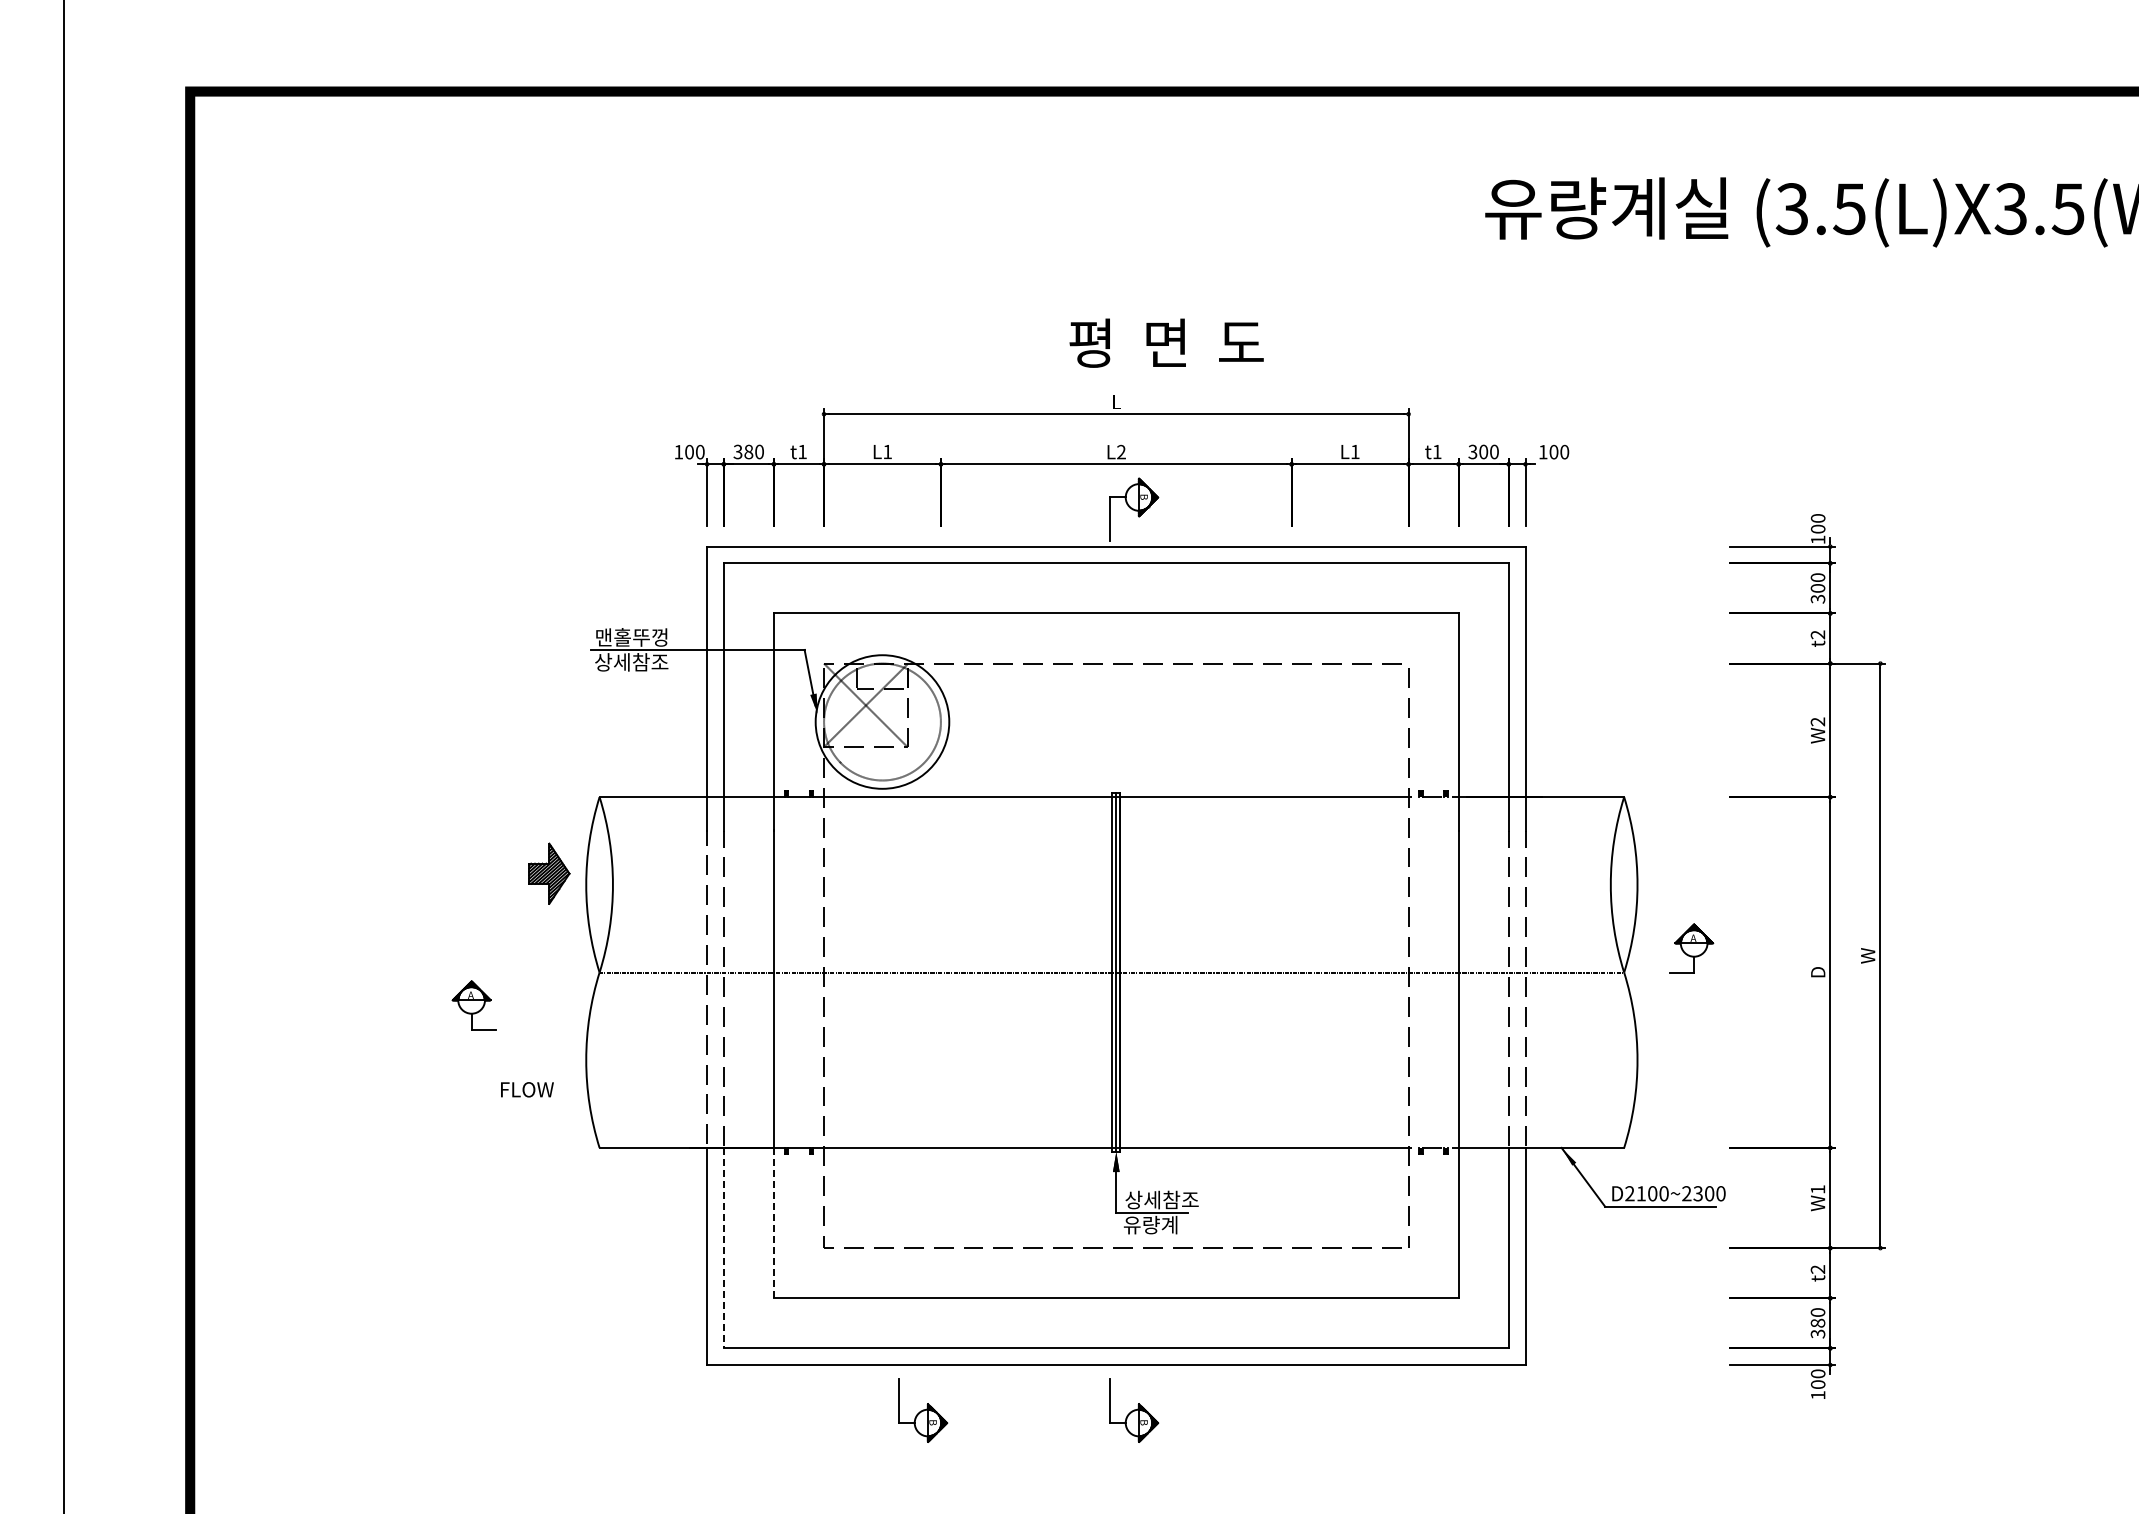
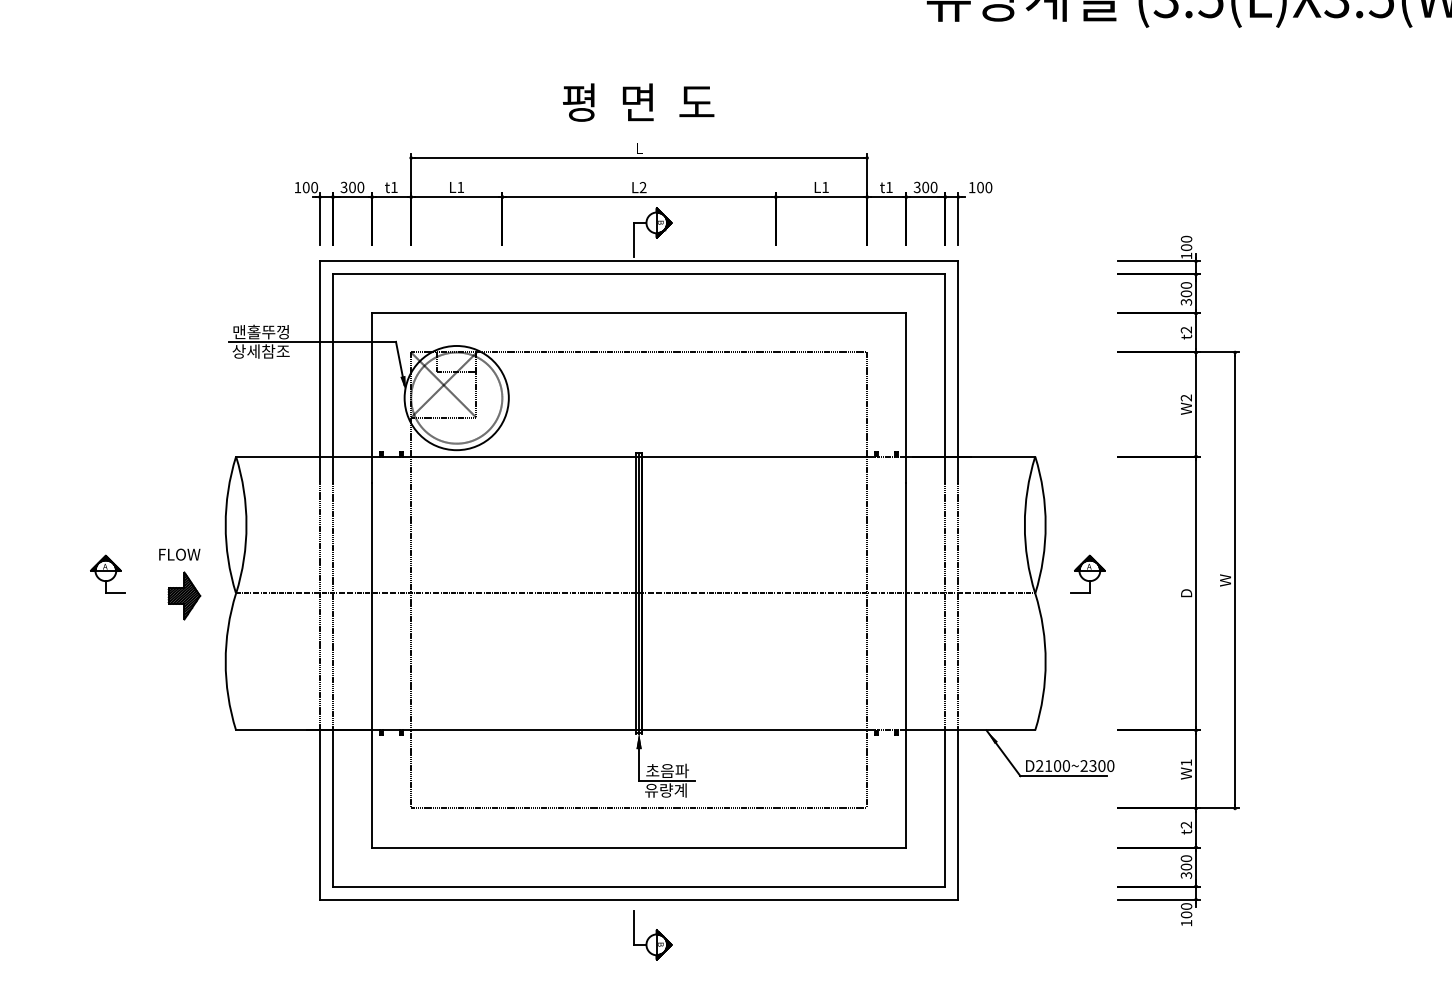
text: (1166, 342) -> (638, 102), moved
text: (748, 451) -> (352, 187), 380 -> 300
part: (549, 873) -> (184, 595), moved
part: (473, 1005) -> (107, 574), moved
text: (527, 1089) -> (179, 554), moved
text: (1161, 1199) -> (674, 770), 상세참조 -> 초음파
line: (773, 1223) -> (371, 789), dashed -> solid
line: (723, 1248) -> (332, 808), dashed -> solid
text: (1817, 1322) -> (1186, 866), 380 -> 300
part: (923, 1410) -> (488, 935), removed

